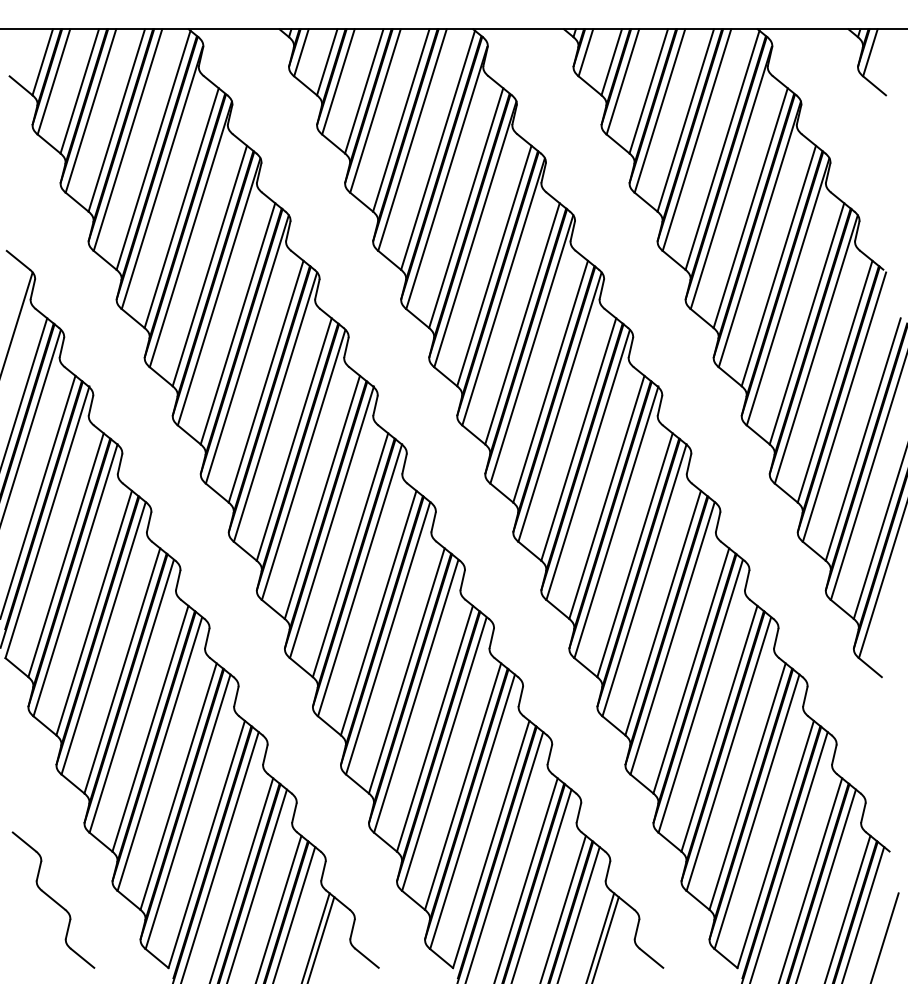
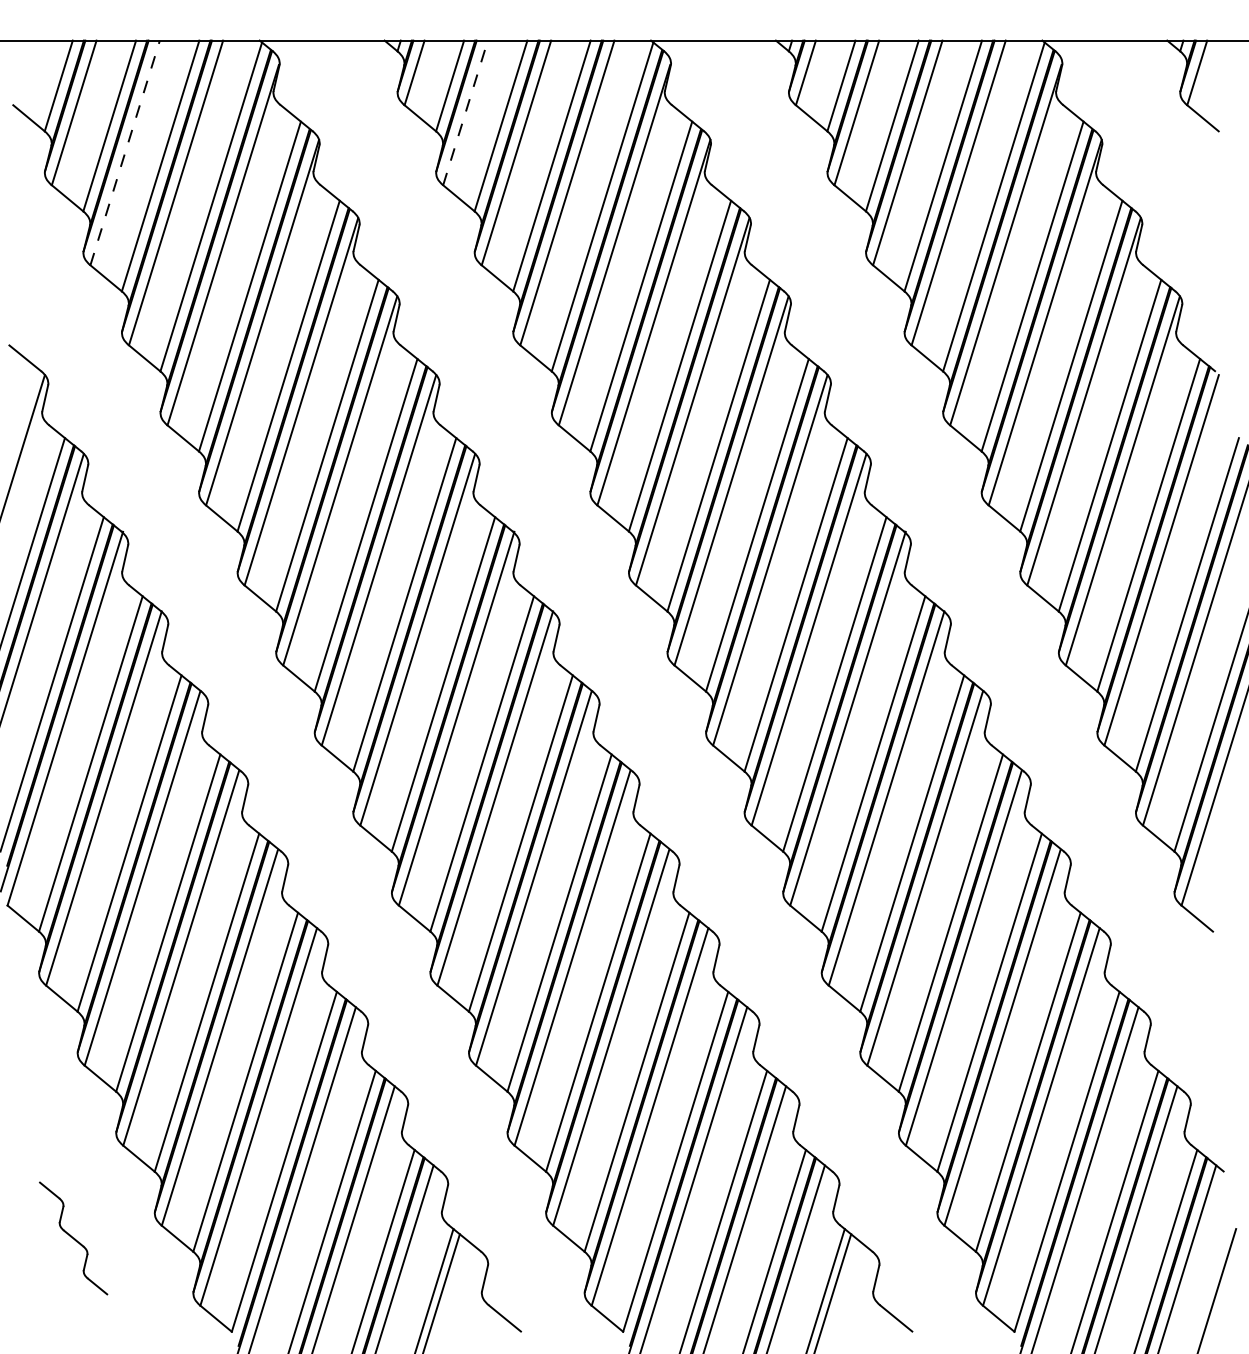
line: (338, 81) -> (465, 112), solid -> dashed
line: (91, 110) -> (125, 152), solid -> dashed
part: (53, 900) -> (73, 1238), size x0.6

